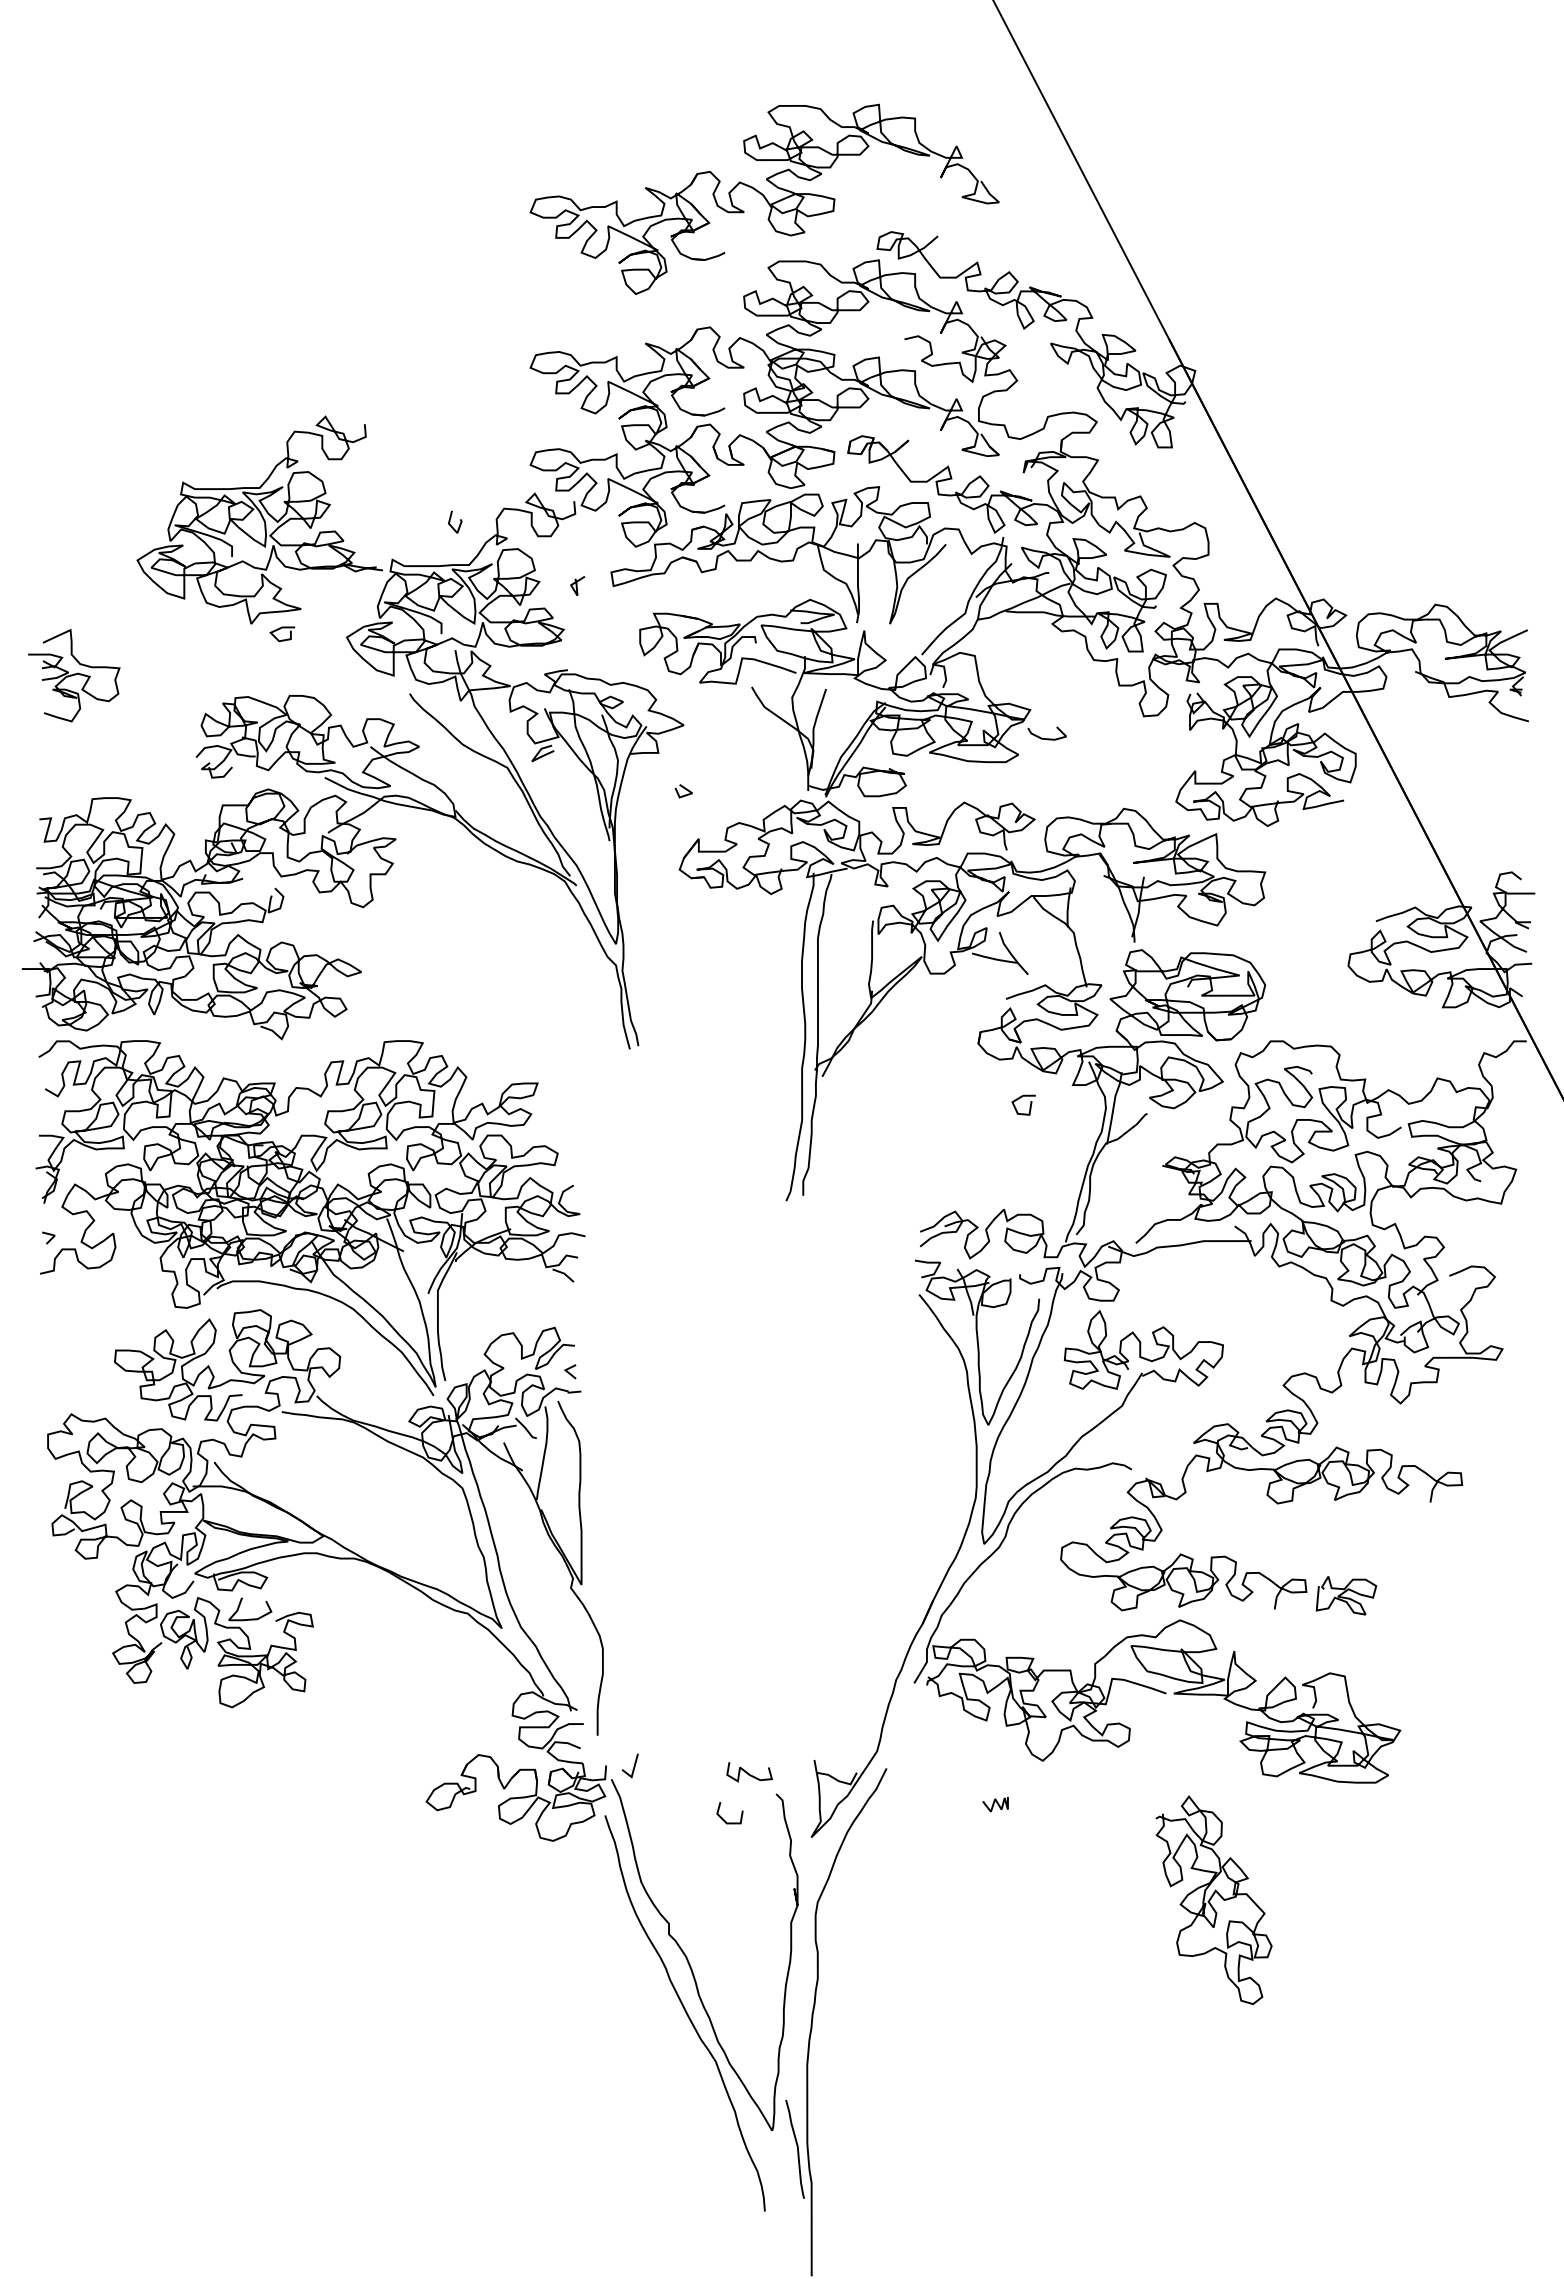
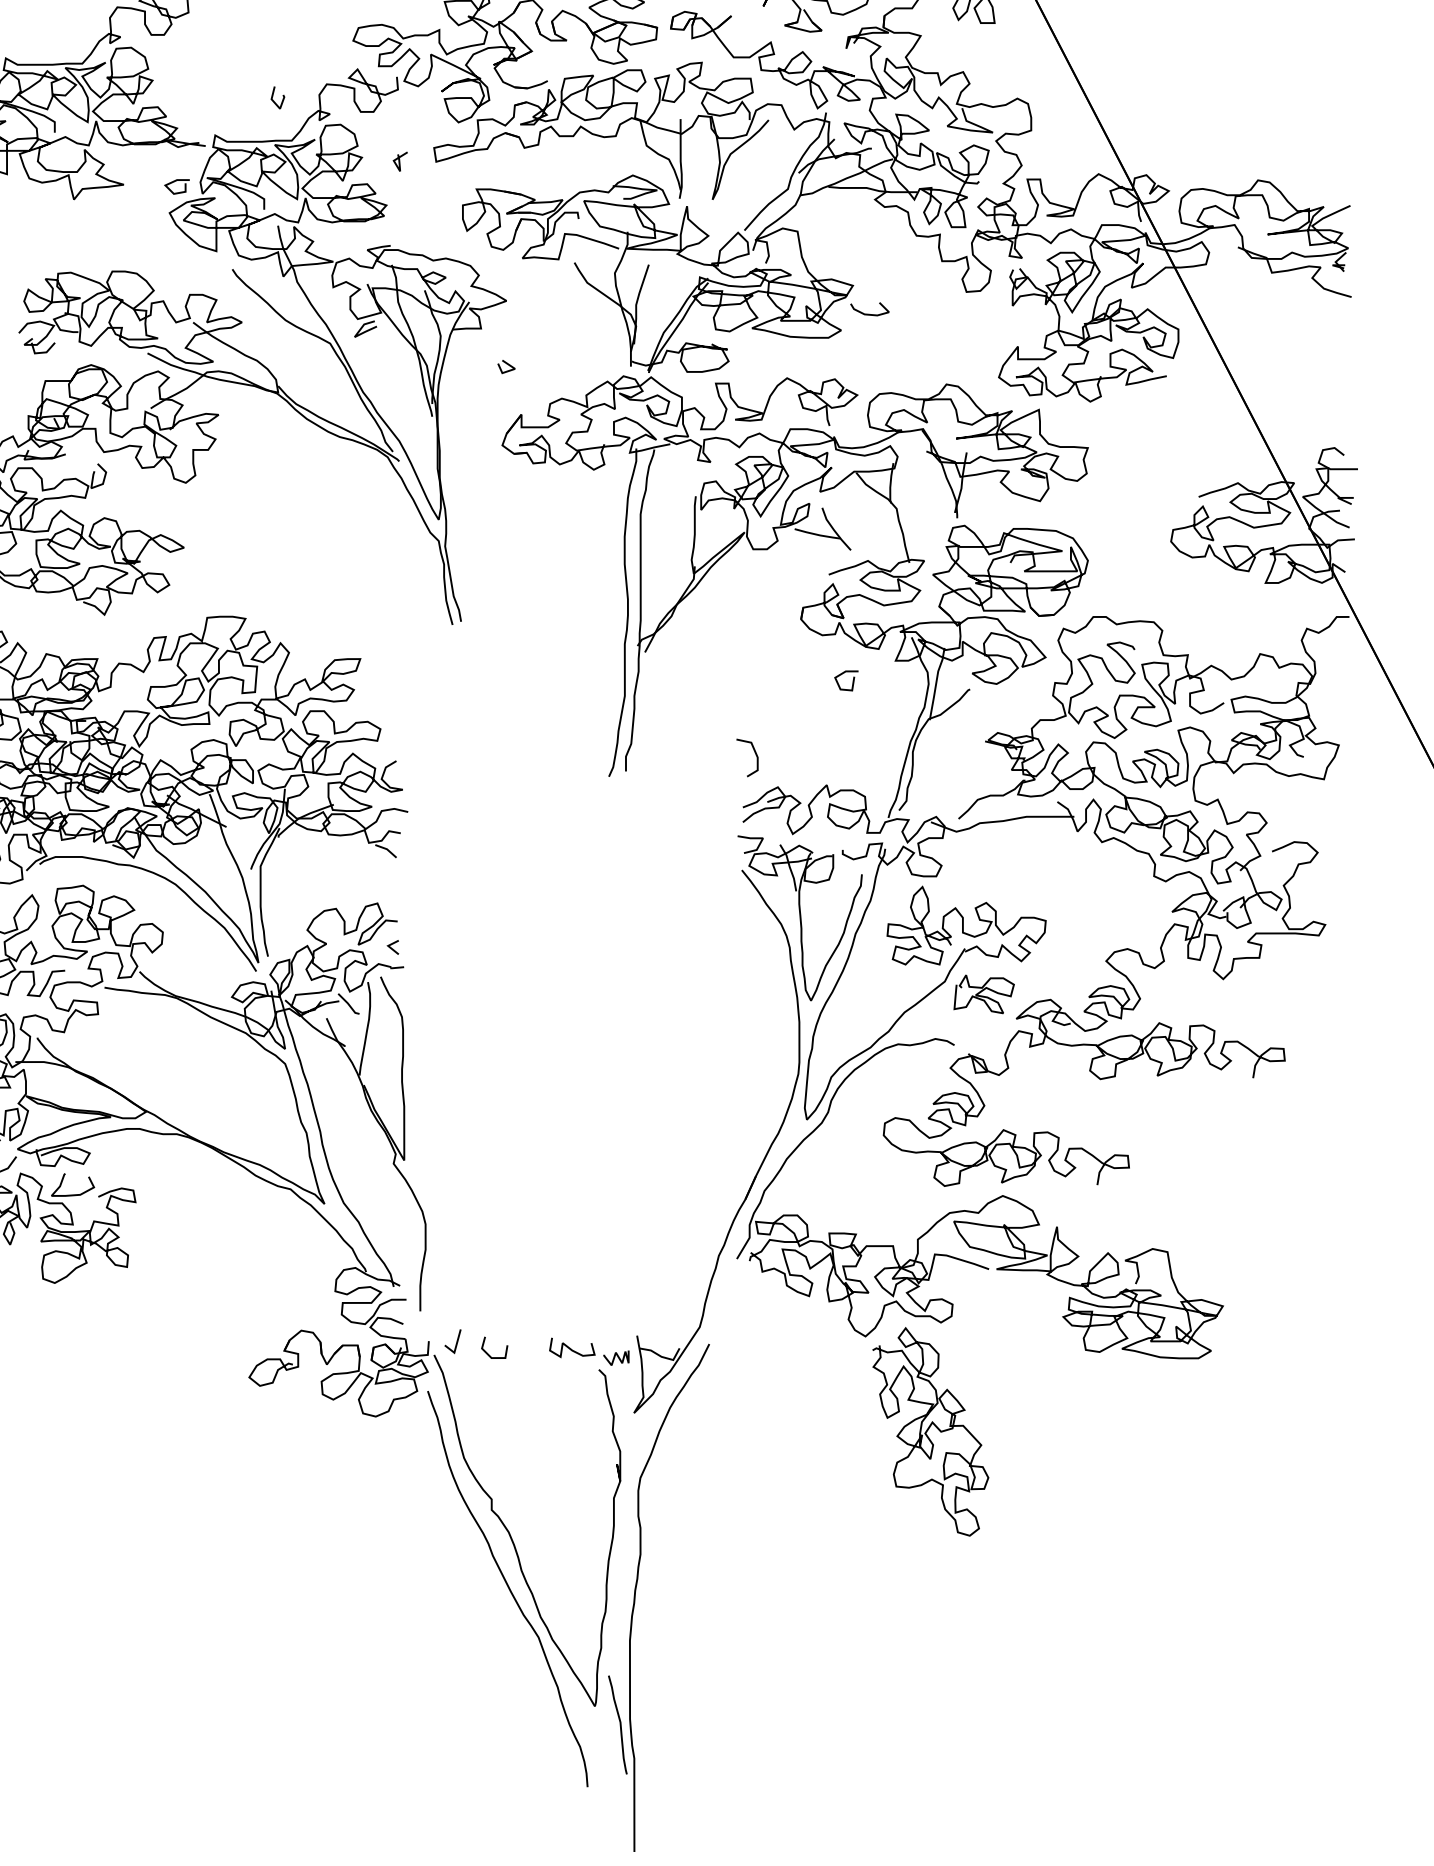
curve: (282, 639) -> (177, 192), moved
line: (932, 1178) -> (755, 754), added
curve: (1346, 1597) -> (984, 996), moved
curve: (994, 1804) -> (615, 1358), moved
line: (723, 1818) -> (488, 1353), moved
curve: (1211, 1899) -> (928, 1431), moved

